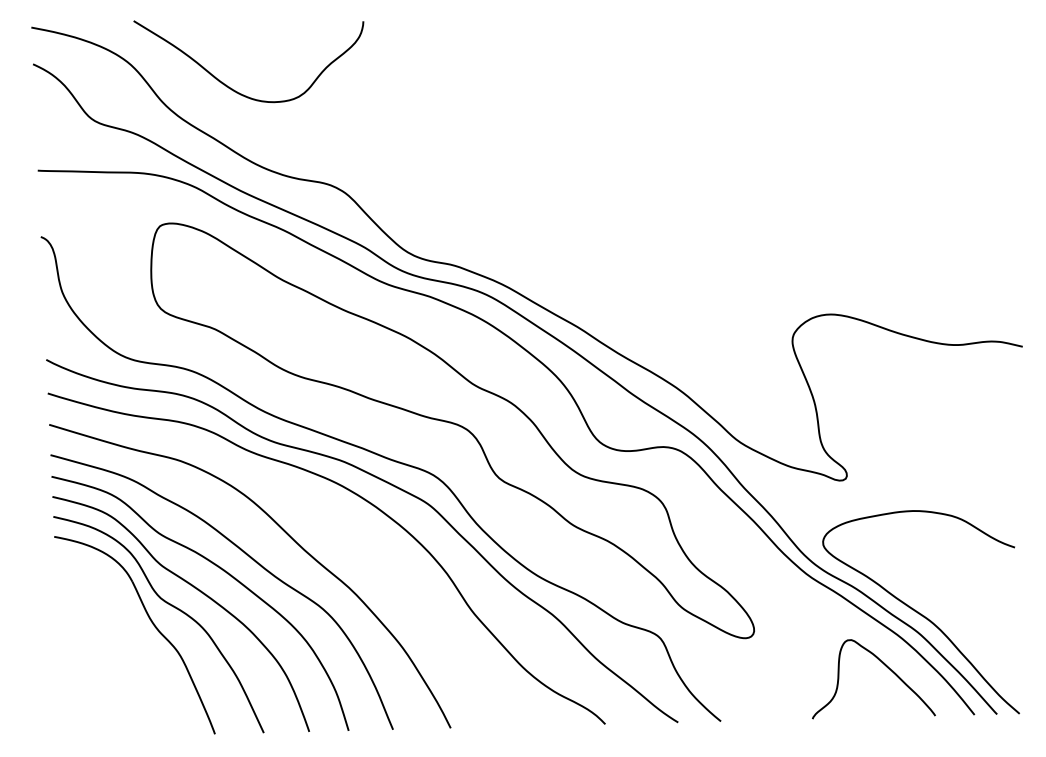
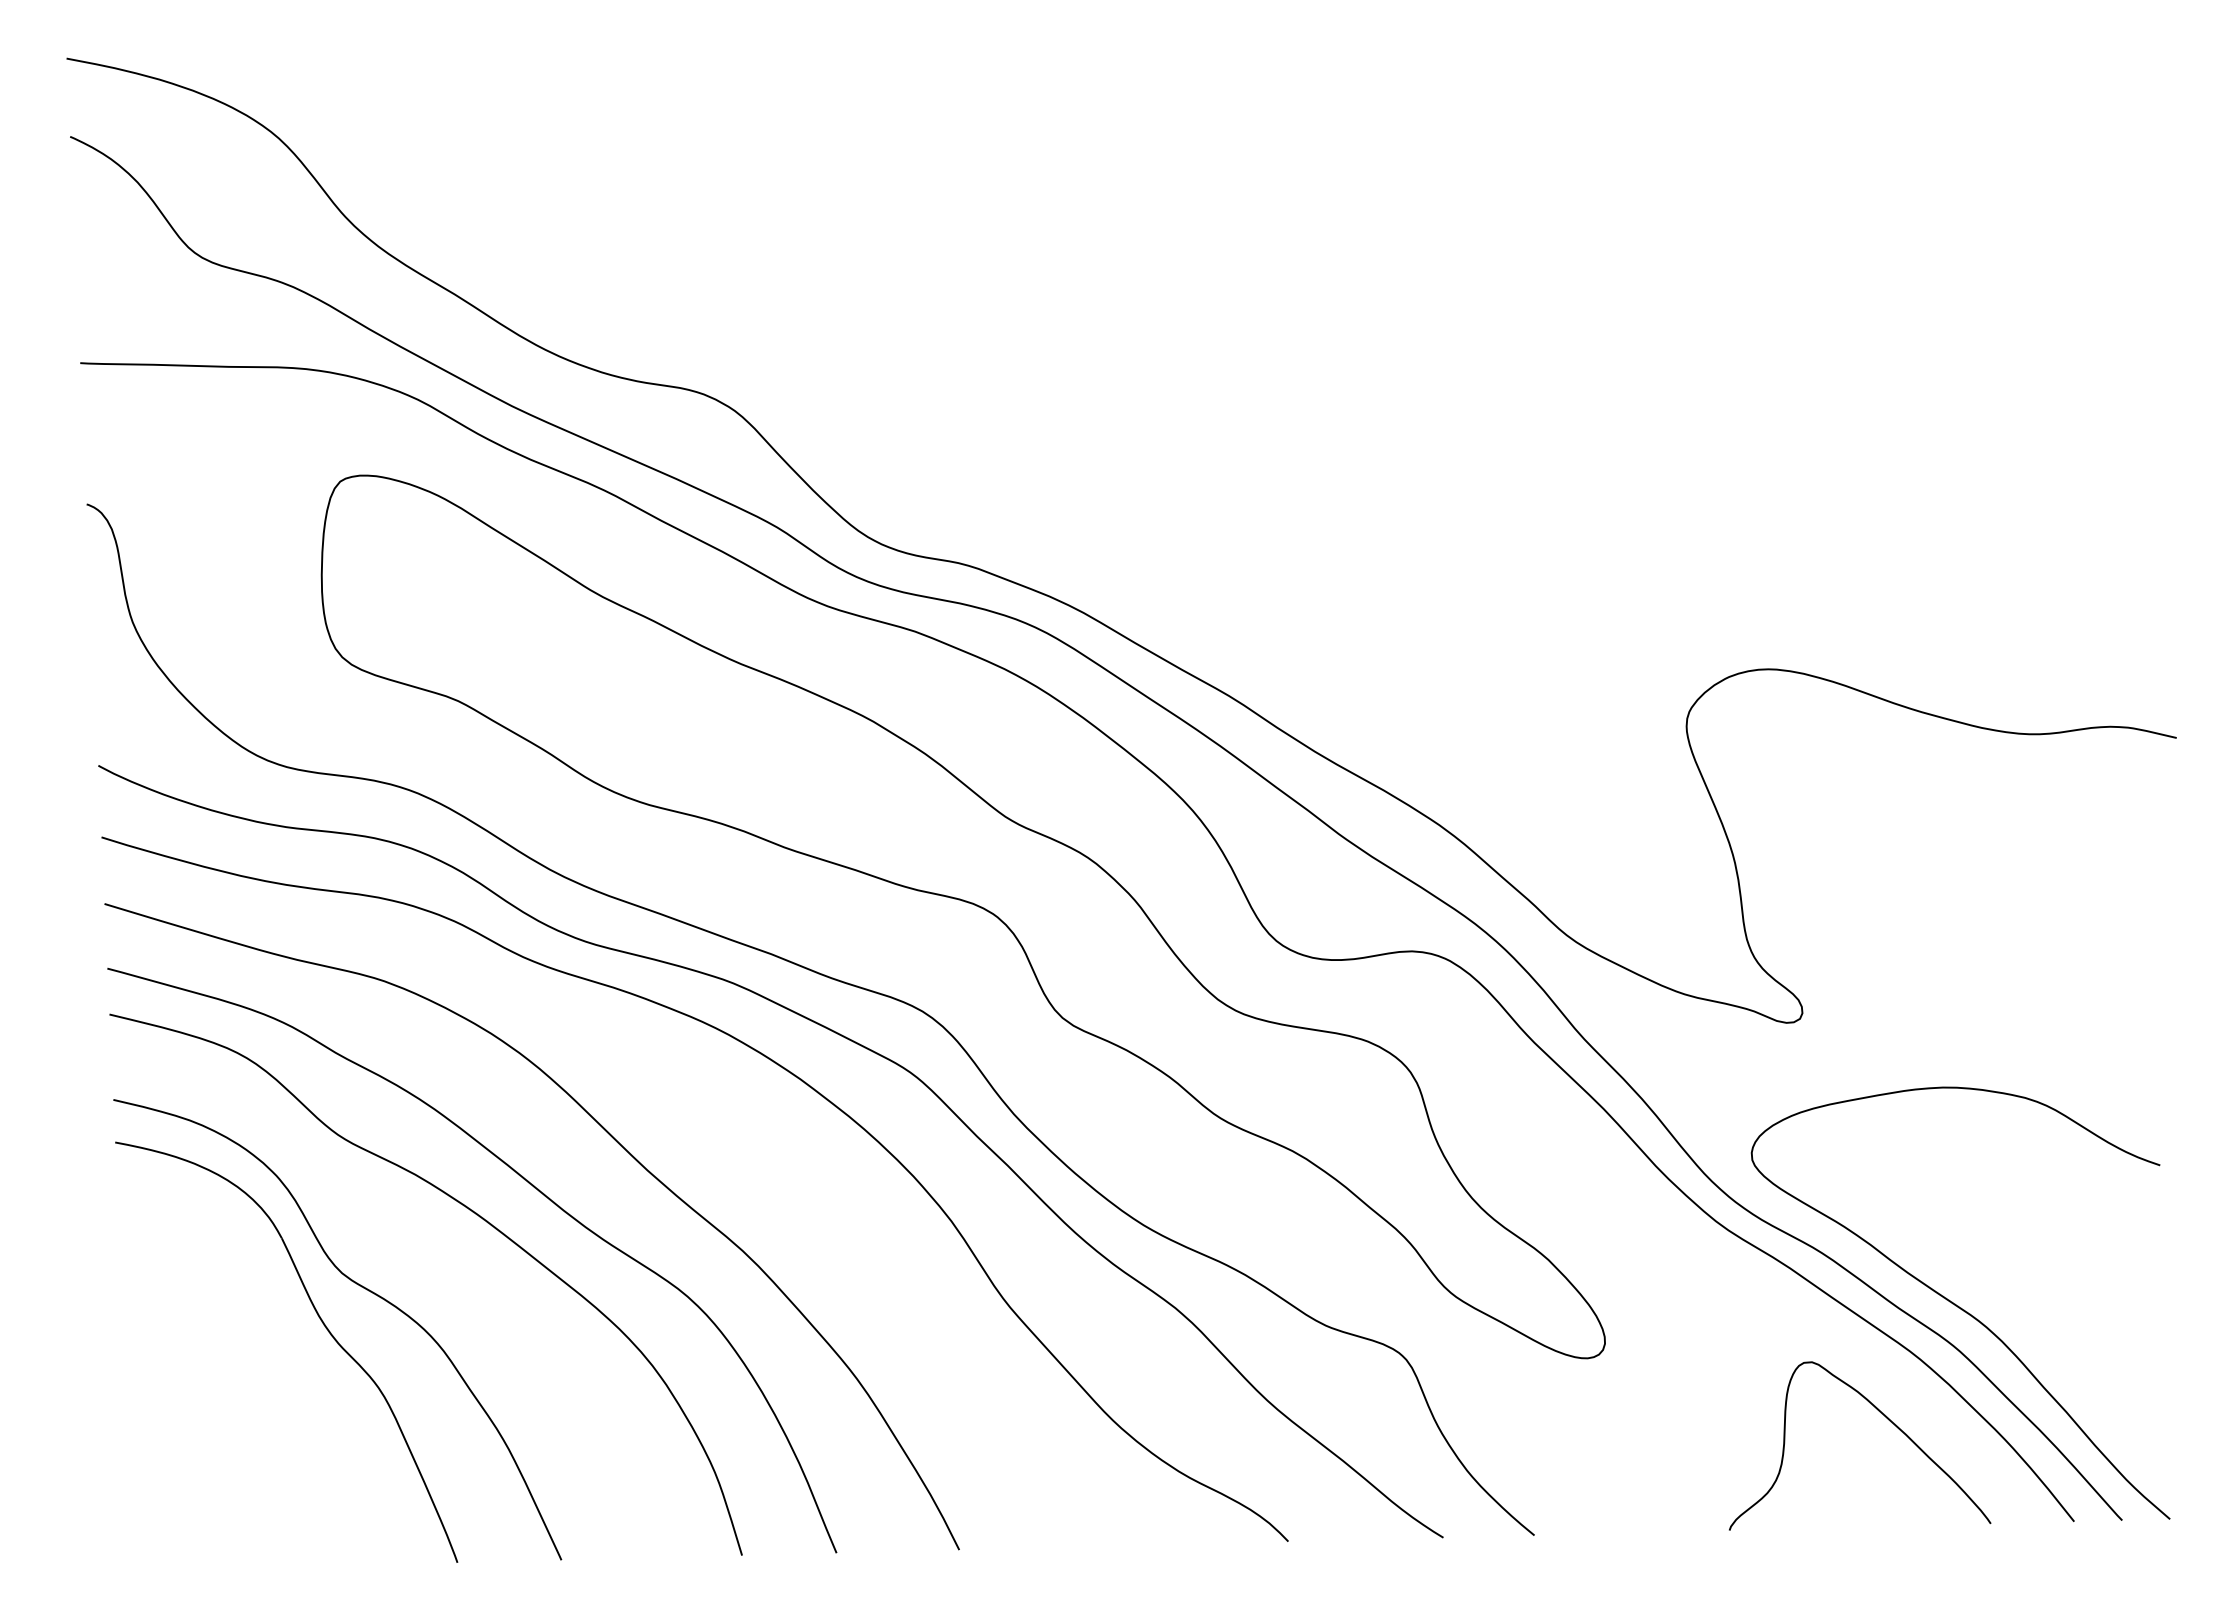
curve: (234, 89) -> (498, 190), removed
curve: (197, 590) -> (420, 1256), removed

